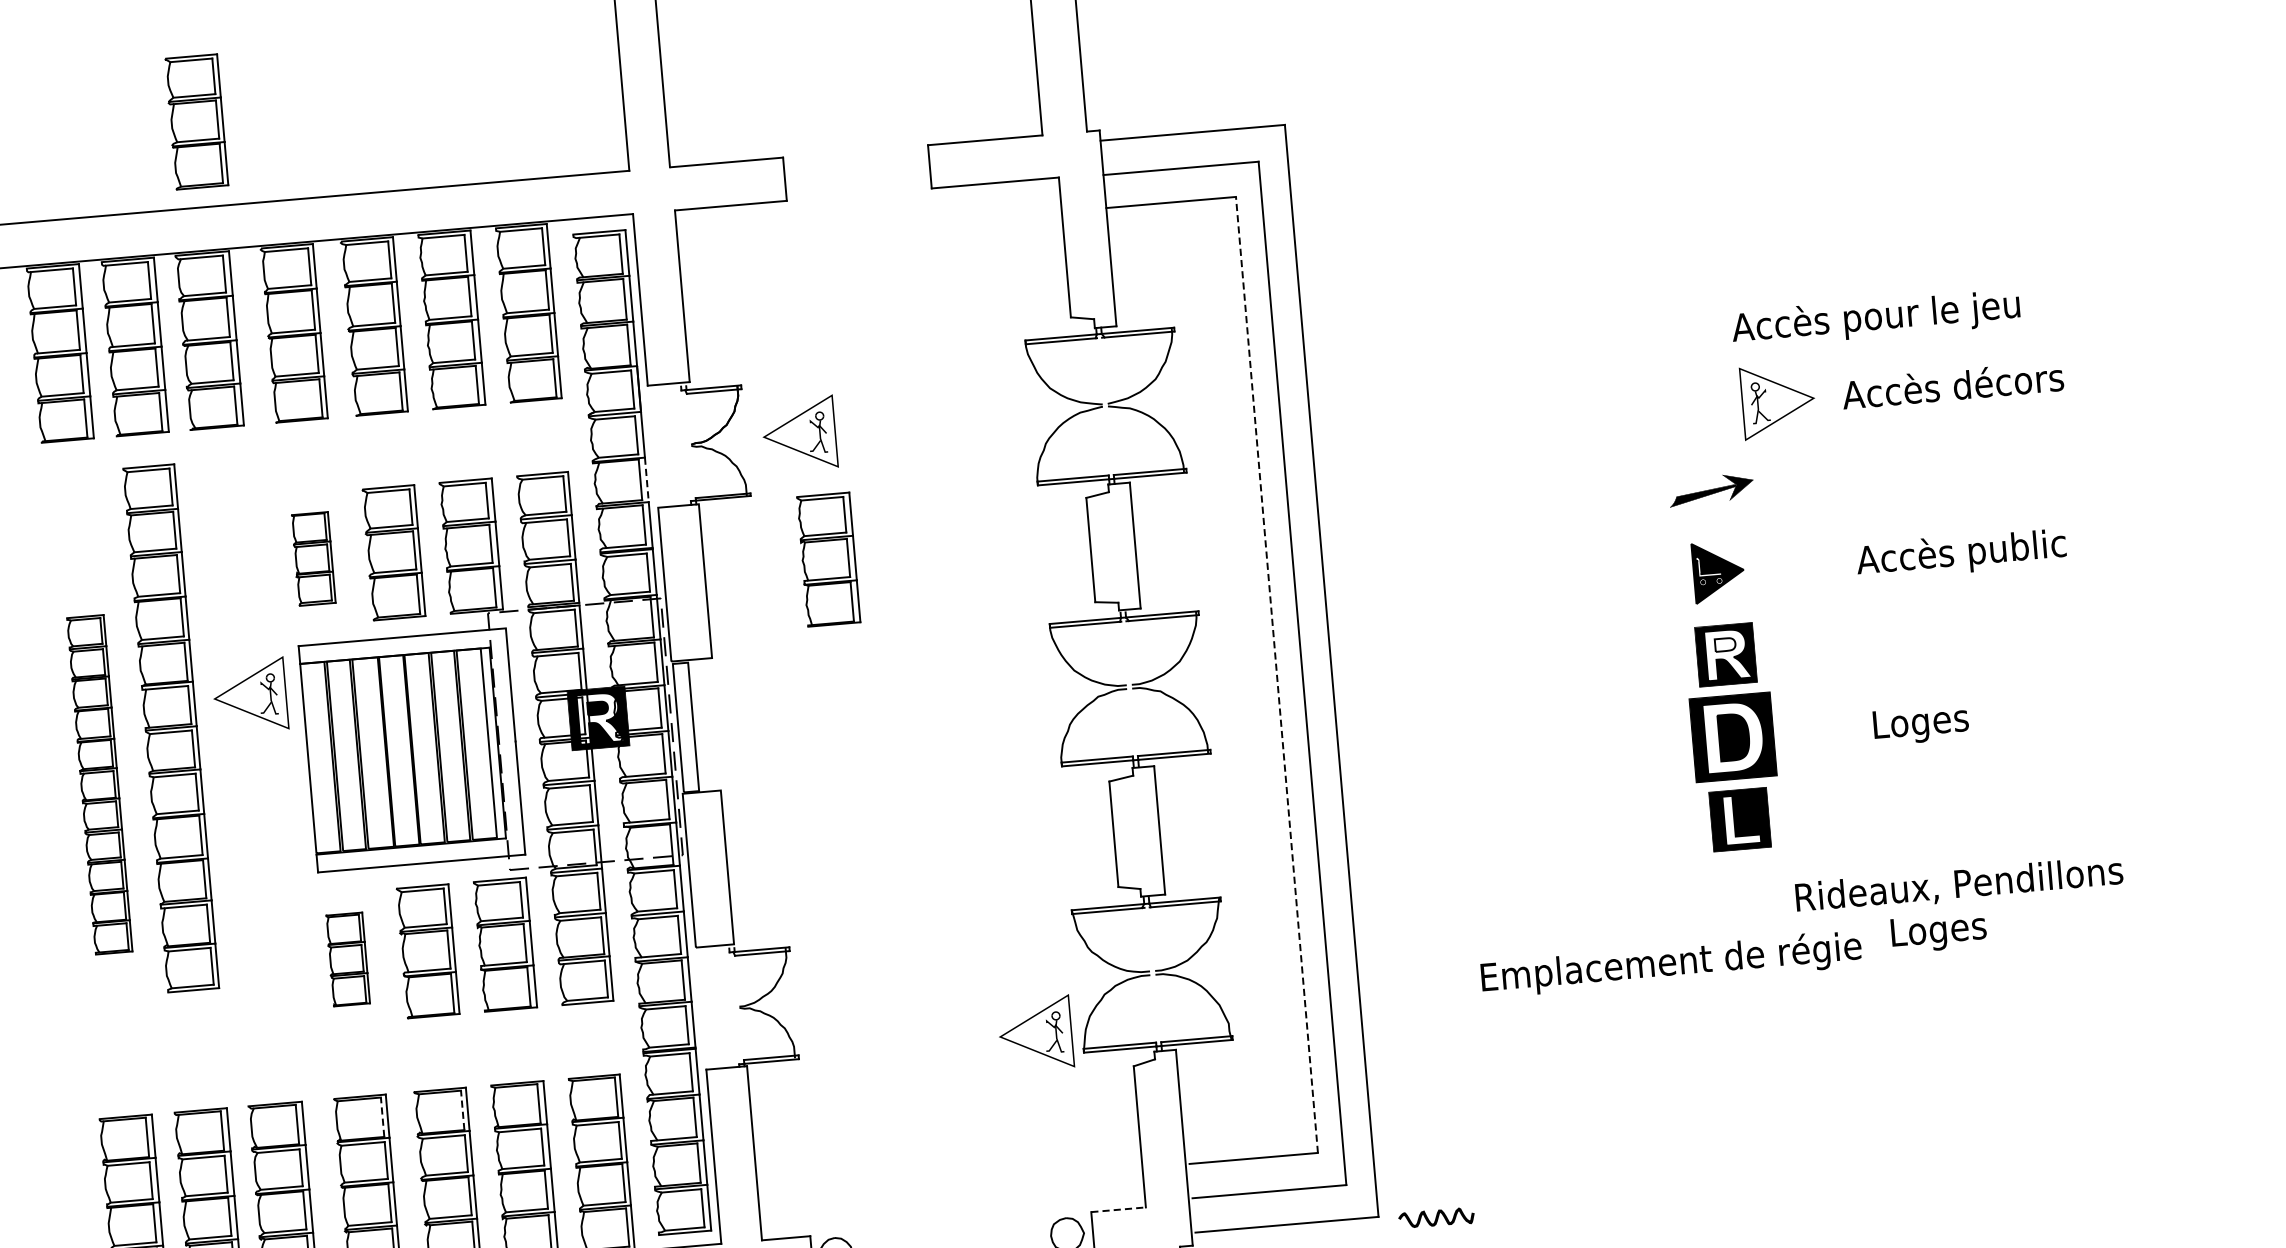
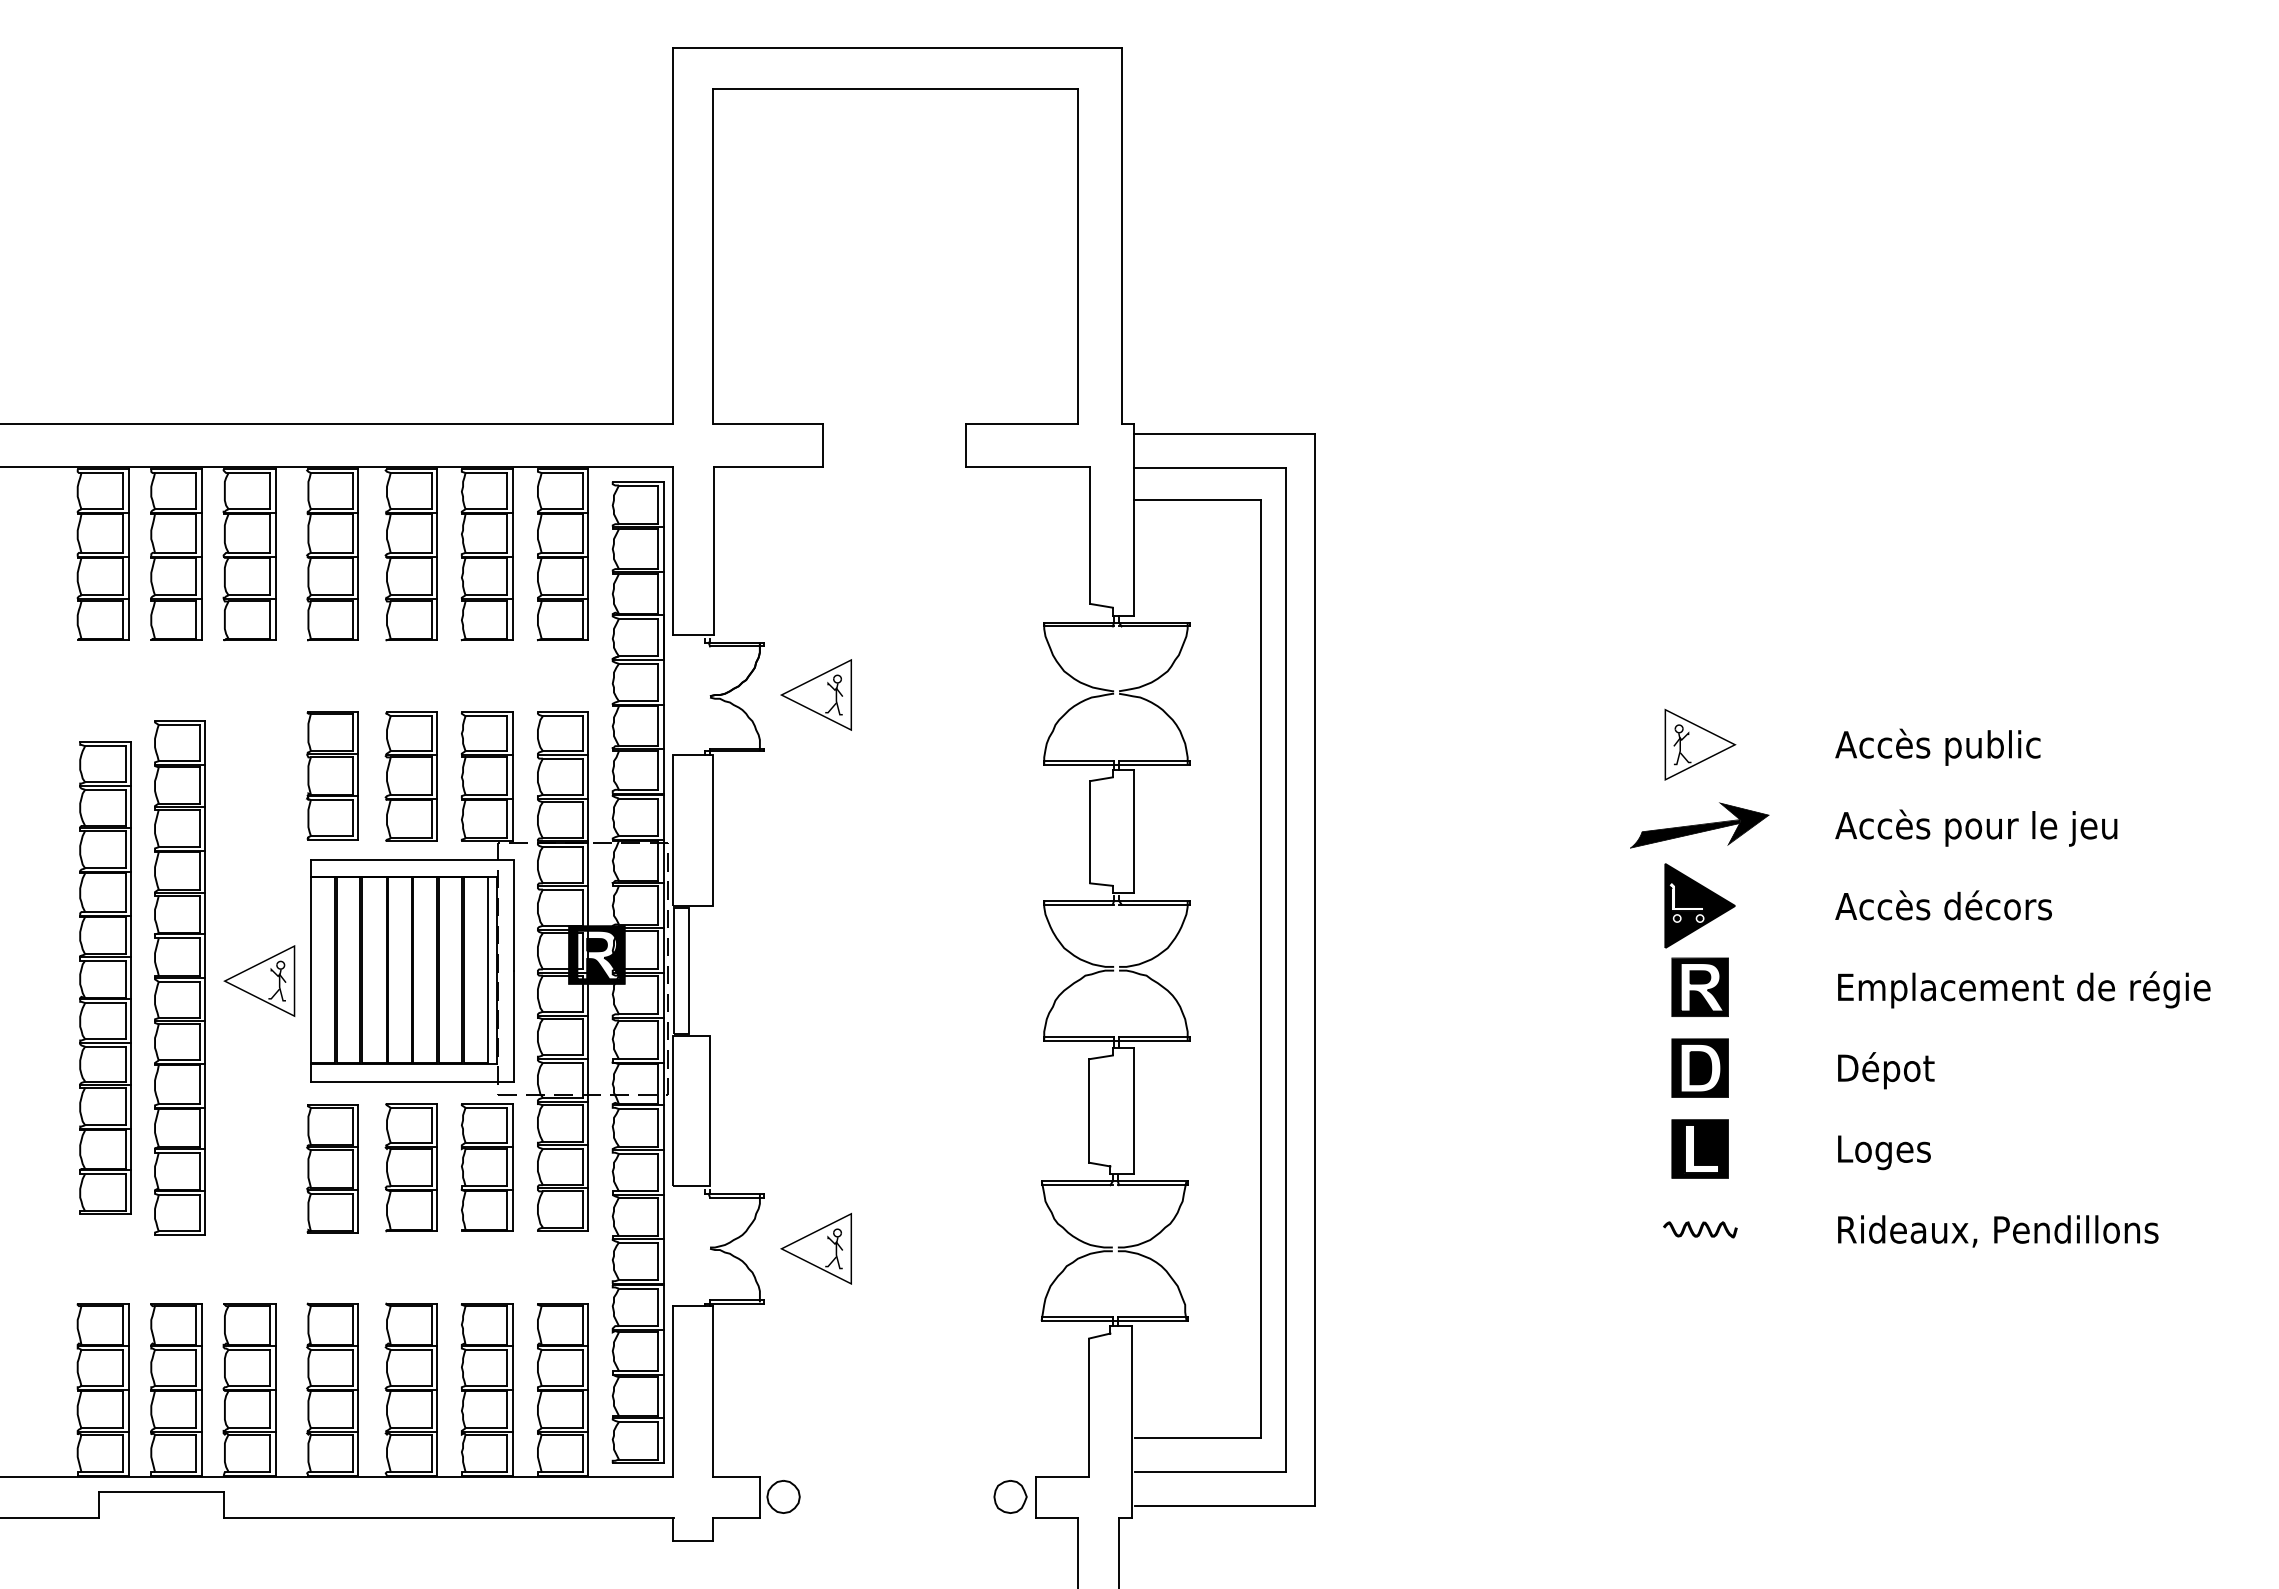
part: (195, 121) -> (254, 340), removed
text: (1876, 317) -> (1976, 827), moved
text: (2008, 383) -> (1997, 746), Accès décors -> Accès public
part: (1778, 401) -> (1700, 744), moved
line: (646, 479) -> (663, 726), dashed -> solid
part: (1711, 489) -> (1699, 825), size x1.67
text: (2022, 548) -> (1997, 908), Accès public -> Accès décors
part: (313, 558) -> (332, 775), size x1.43
part: (827, 559) -> (833, 819), removed
part: (1718, 571) -> (1699, 905), size x1.43
fill: (1725, 644) -> (1700, 977), added
line: (1277, 675) -> (1261, 969), dashed -> solid
part: (250, 695) -> (259, 980), moved
text: (1924, 723) -> (1887, 1070), Loges -> Dépot
part: (170, 727) -> (179, 977), moved
part: (1732, 736) -> (1699, 1067), size x0.71
part: (99, 784) -> (105, 977), size x1.43
text: (1959, 885) -> (1998, 1231), moved
text: (1939, 932) -> (1884, 1152), moved
part: (347, 959) -> (332, 1168), size x1.43
text: (1671, 963) -> (2024, 989), moved
part: (1034, 1033) -> (815, 1248), moved
line: (462, 1109) -> (431, 1324), dashed -> solid
line: (382, 1116) -> (353, 1324), dashed -> solid
line: (1118, 1210) -> (1062, 1477), dashed -> solid
curve: (1436, 1217) -> (1700, 1229), moved

